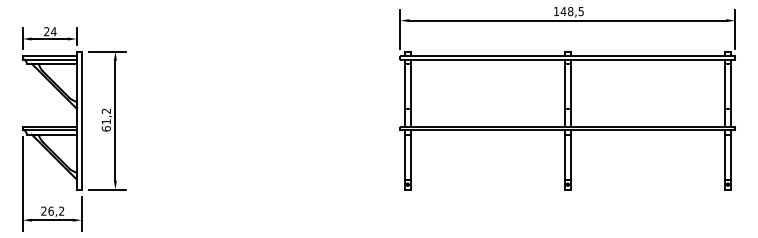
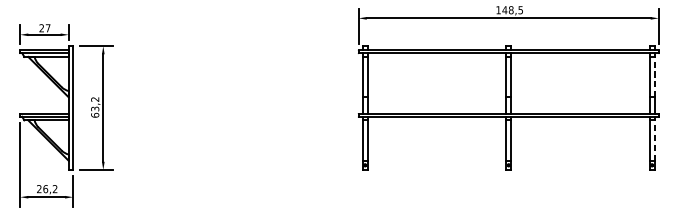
text: (53, 31) -> (47, 28), 24 -> 27
line: (730, 86) -> (654, 77), solid -> dashed
text: (105, 121) -> (94, 108), 61,2 -> 63,2
line: (730, 157) -> (654, 140), solid -> dashed

